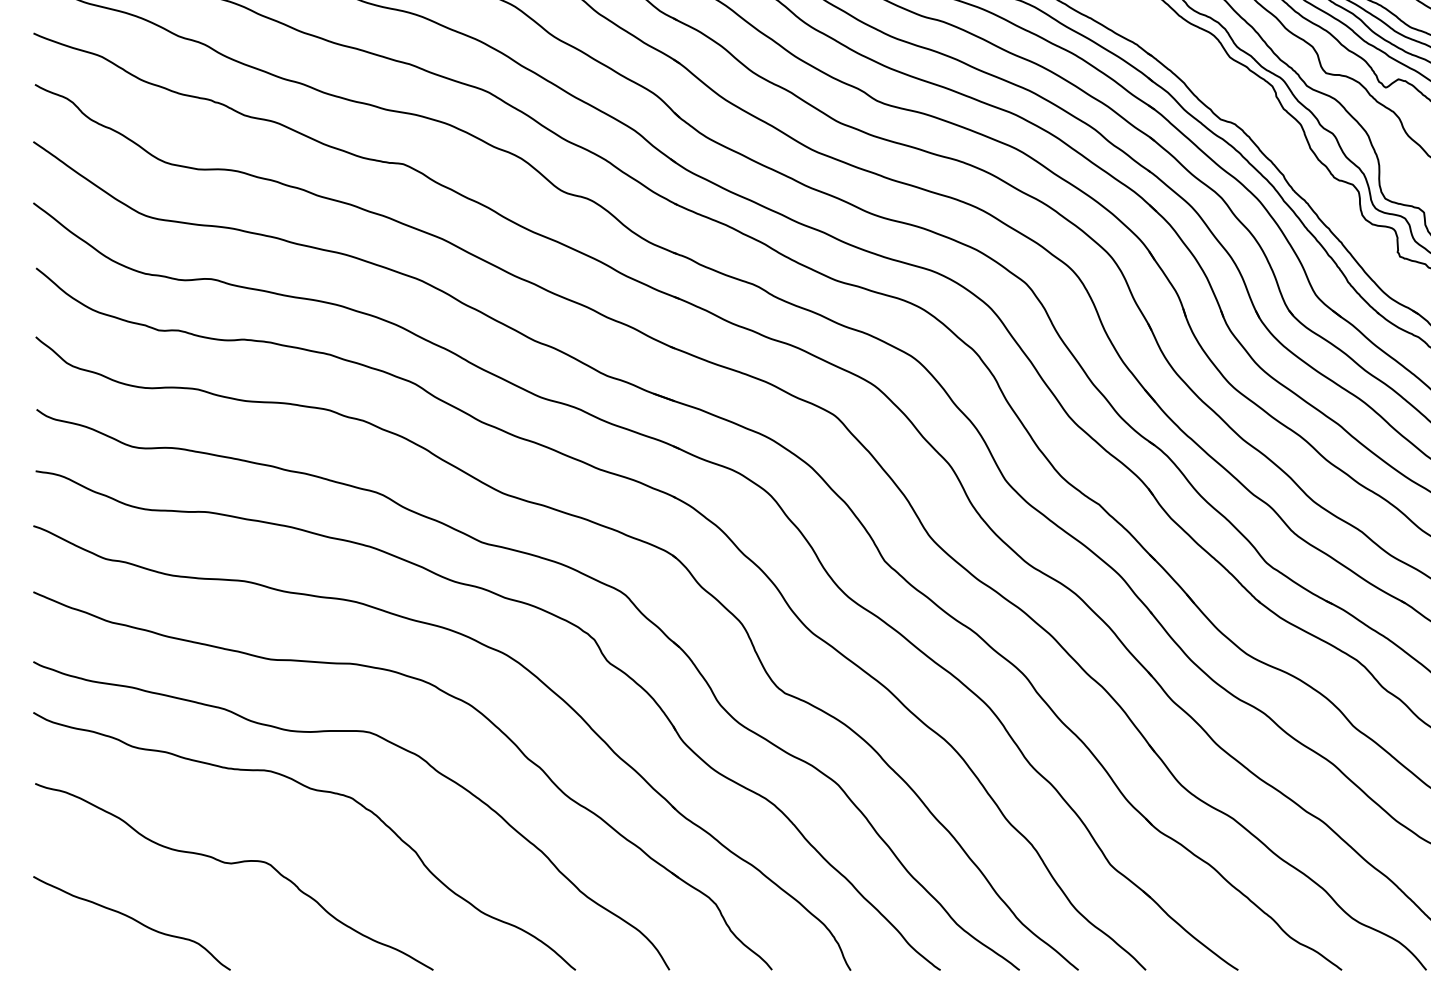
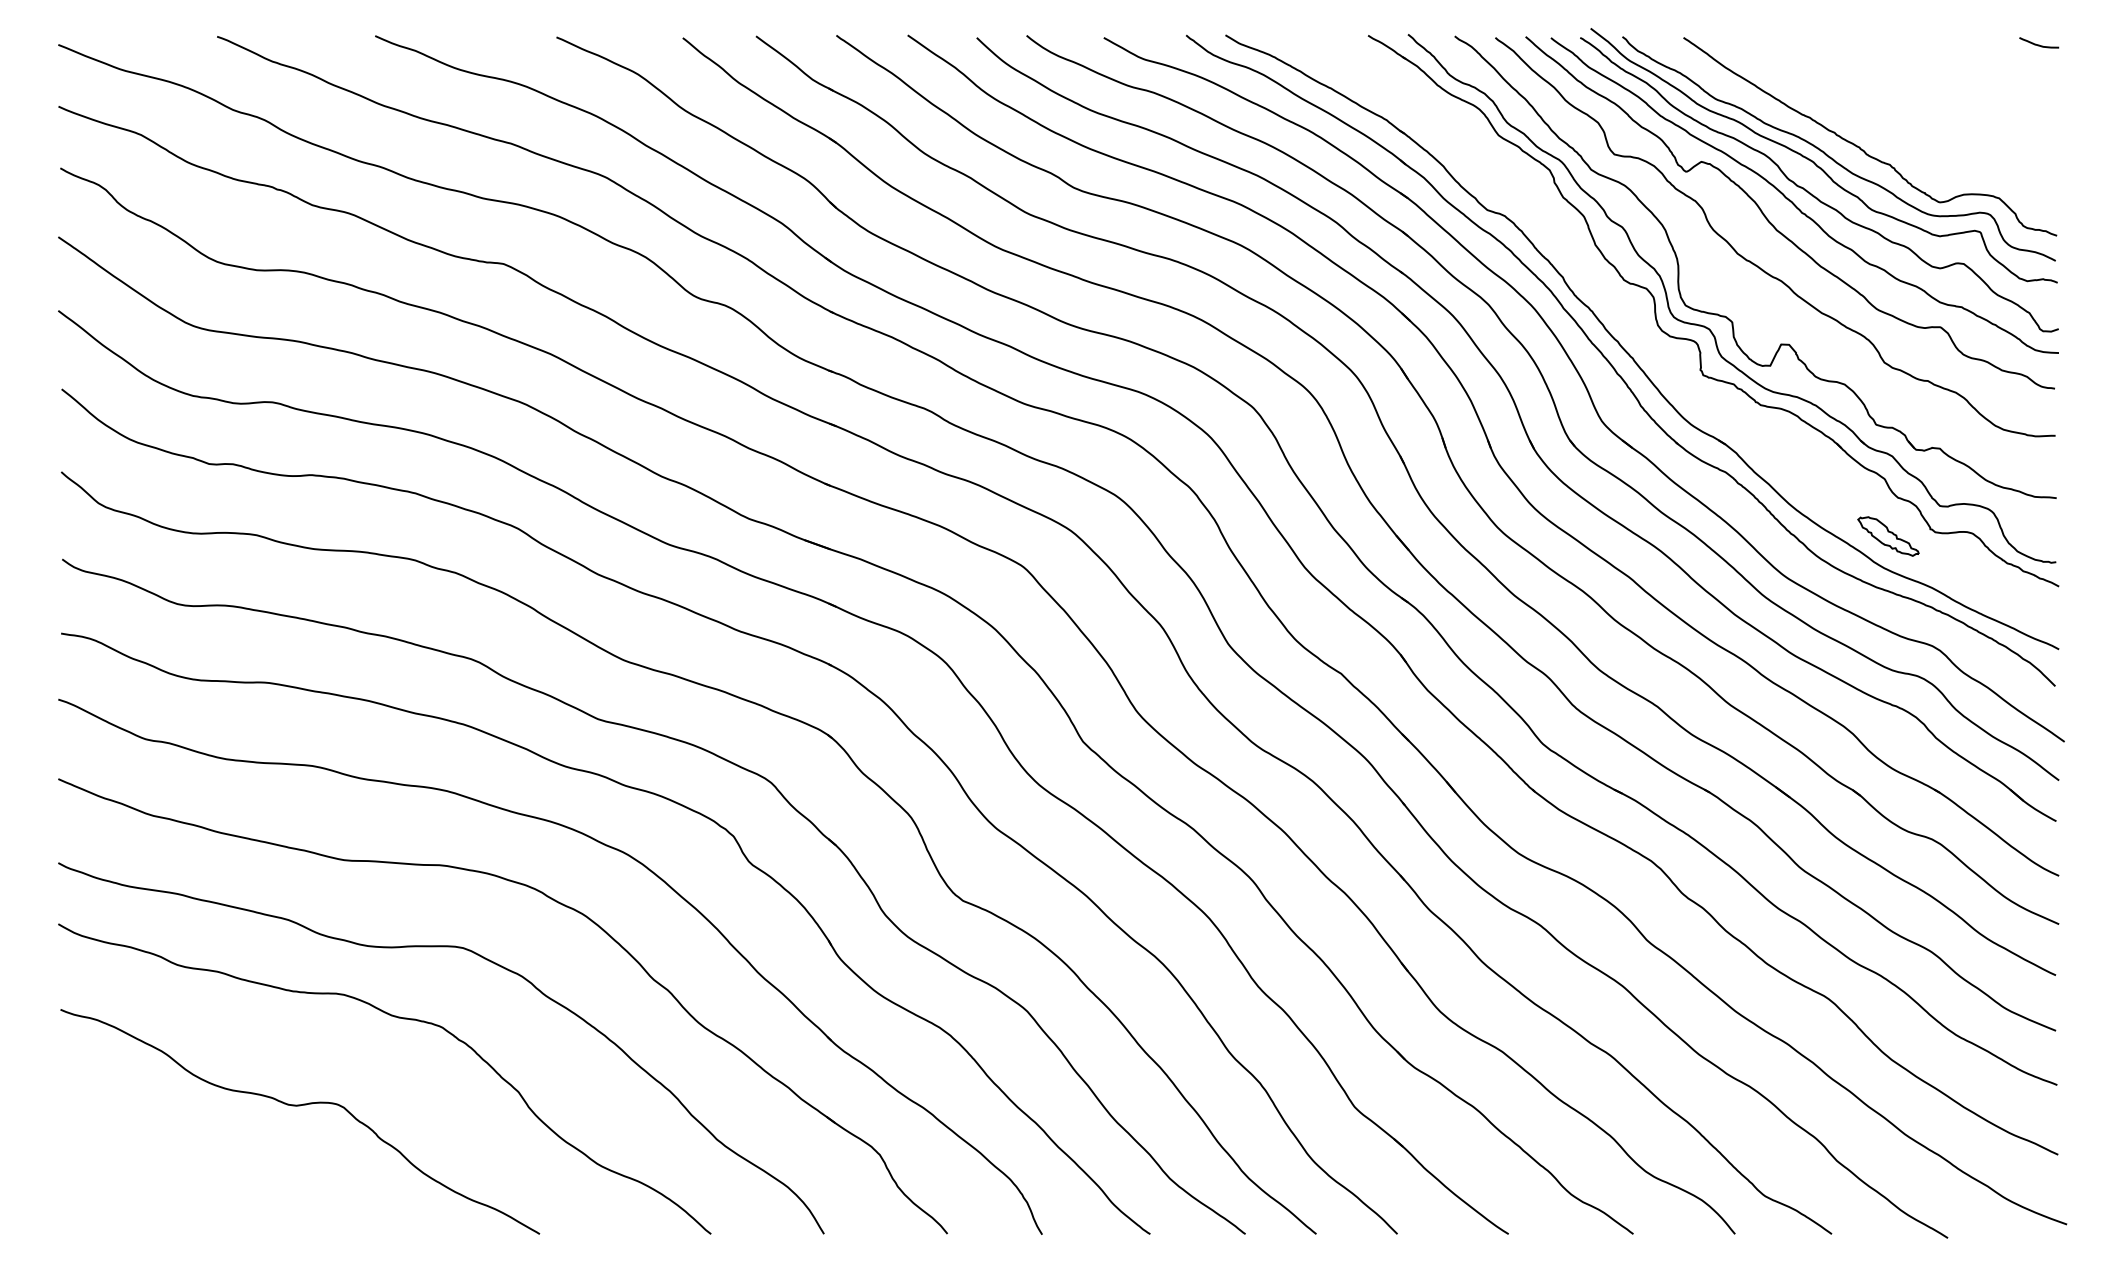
curve: (132, 919) -> (177, 1173), removed

